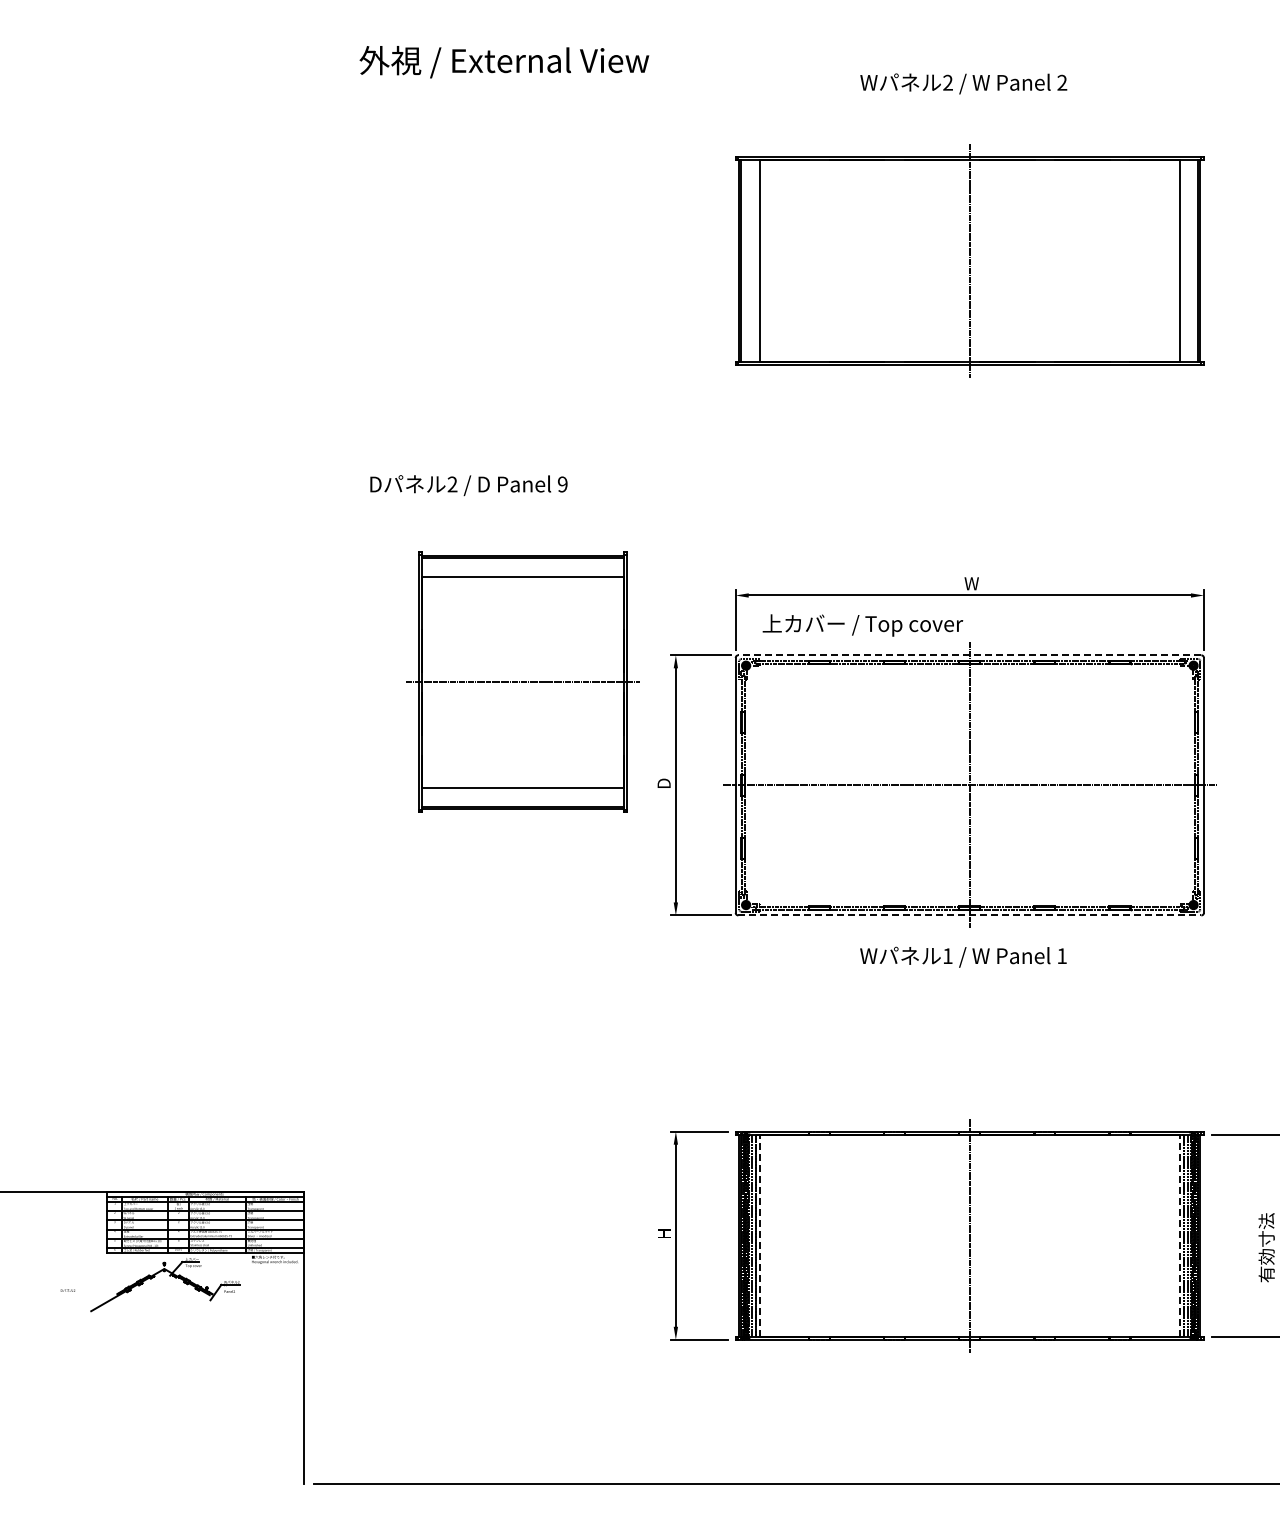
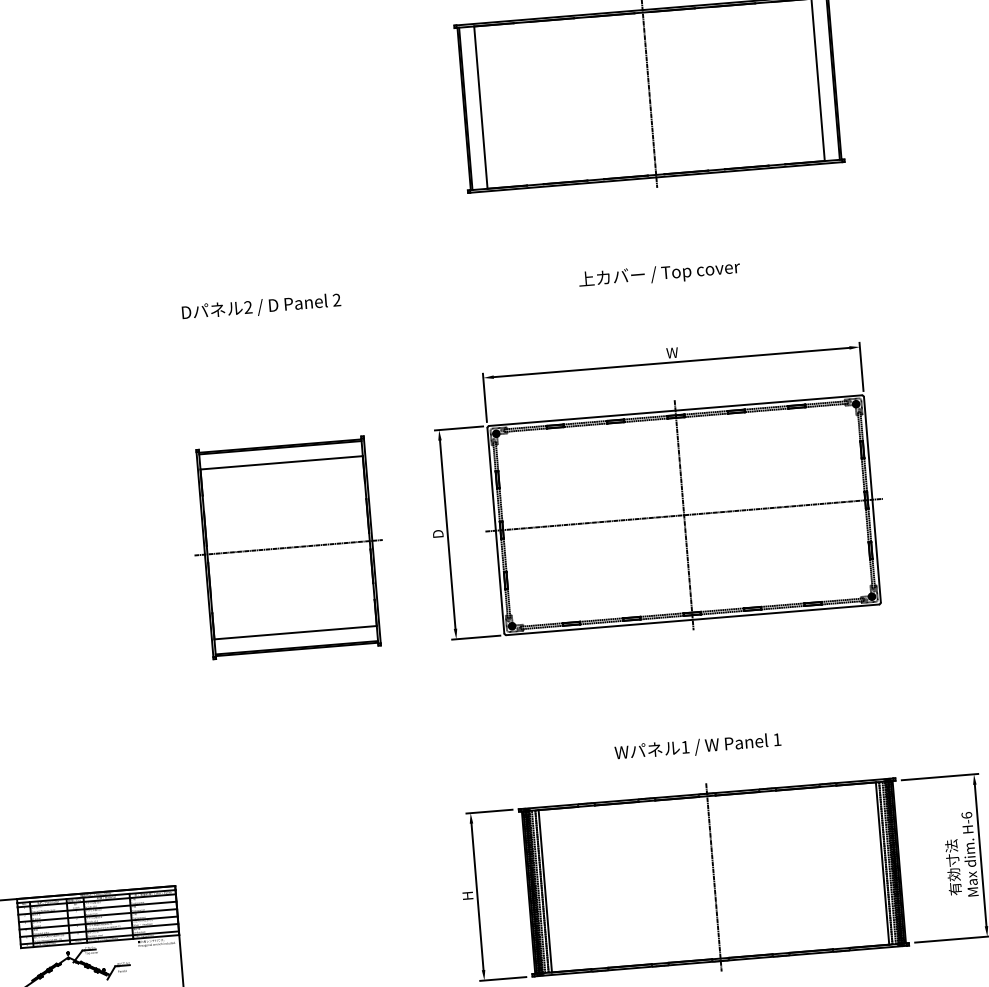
text: (562, 484) -> (336, 300), 9 -> 2
text: (862, 625) -> (659, 274), moved
line: (969, 655) -> (675, 410), dashed -> solid
part: (522, 681) -> (288, 547), moved
line: (969, 915) -> (692, 619), dashed -> solid
text: (963, 956) -> (698, 746), moved
line: (760, 1235) -> (545, 891), dashed -> solid
line: (1179, 1235) -> (882, 863), dashed -> solid

